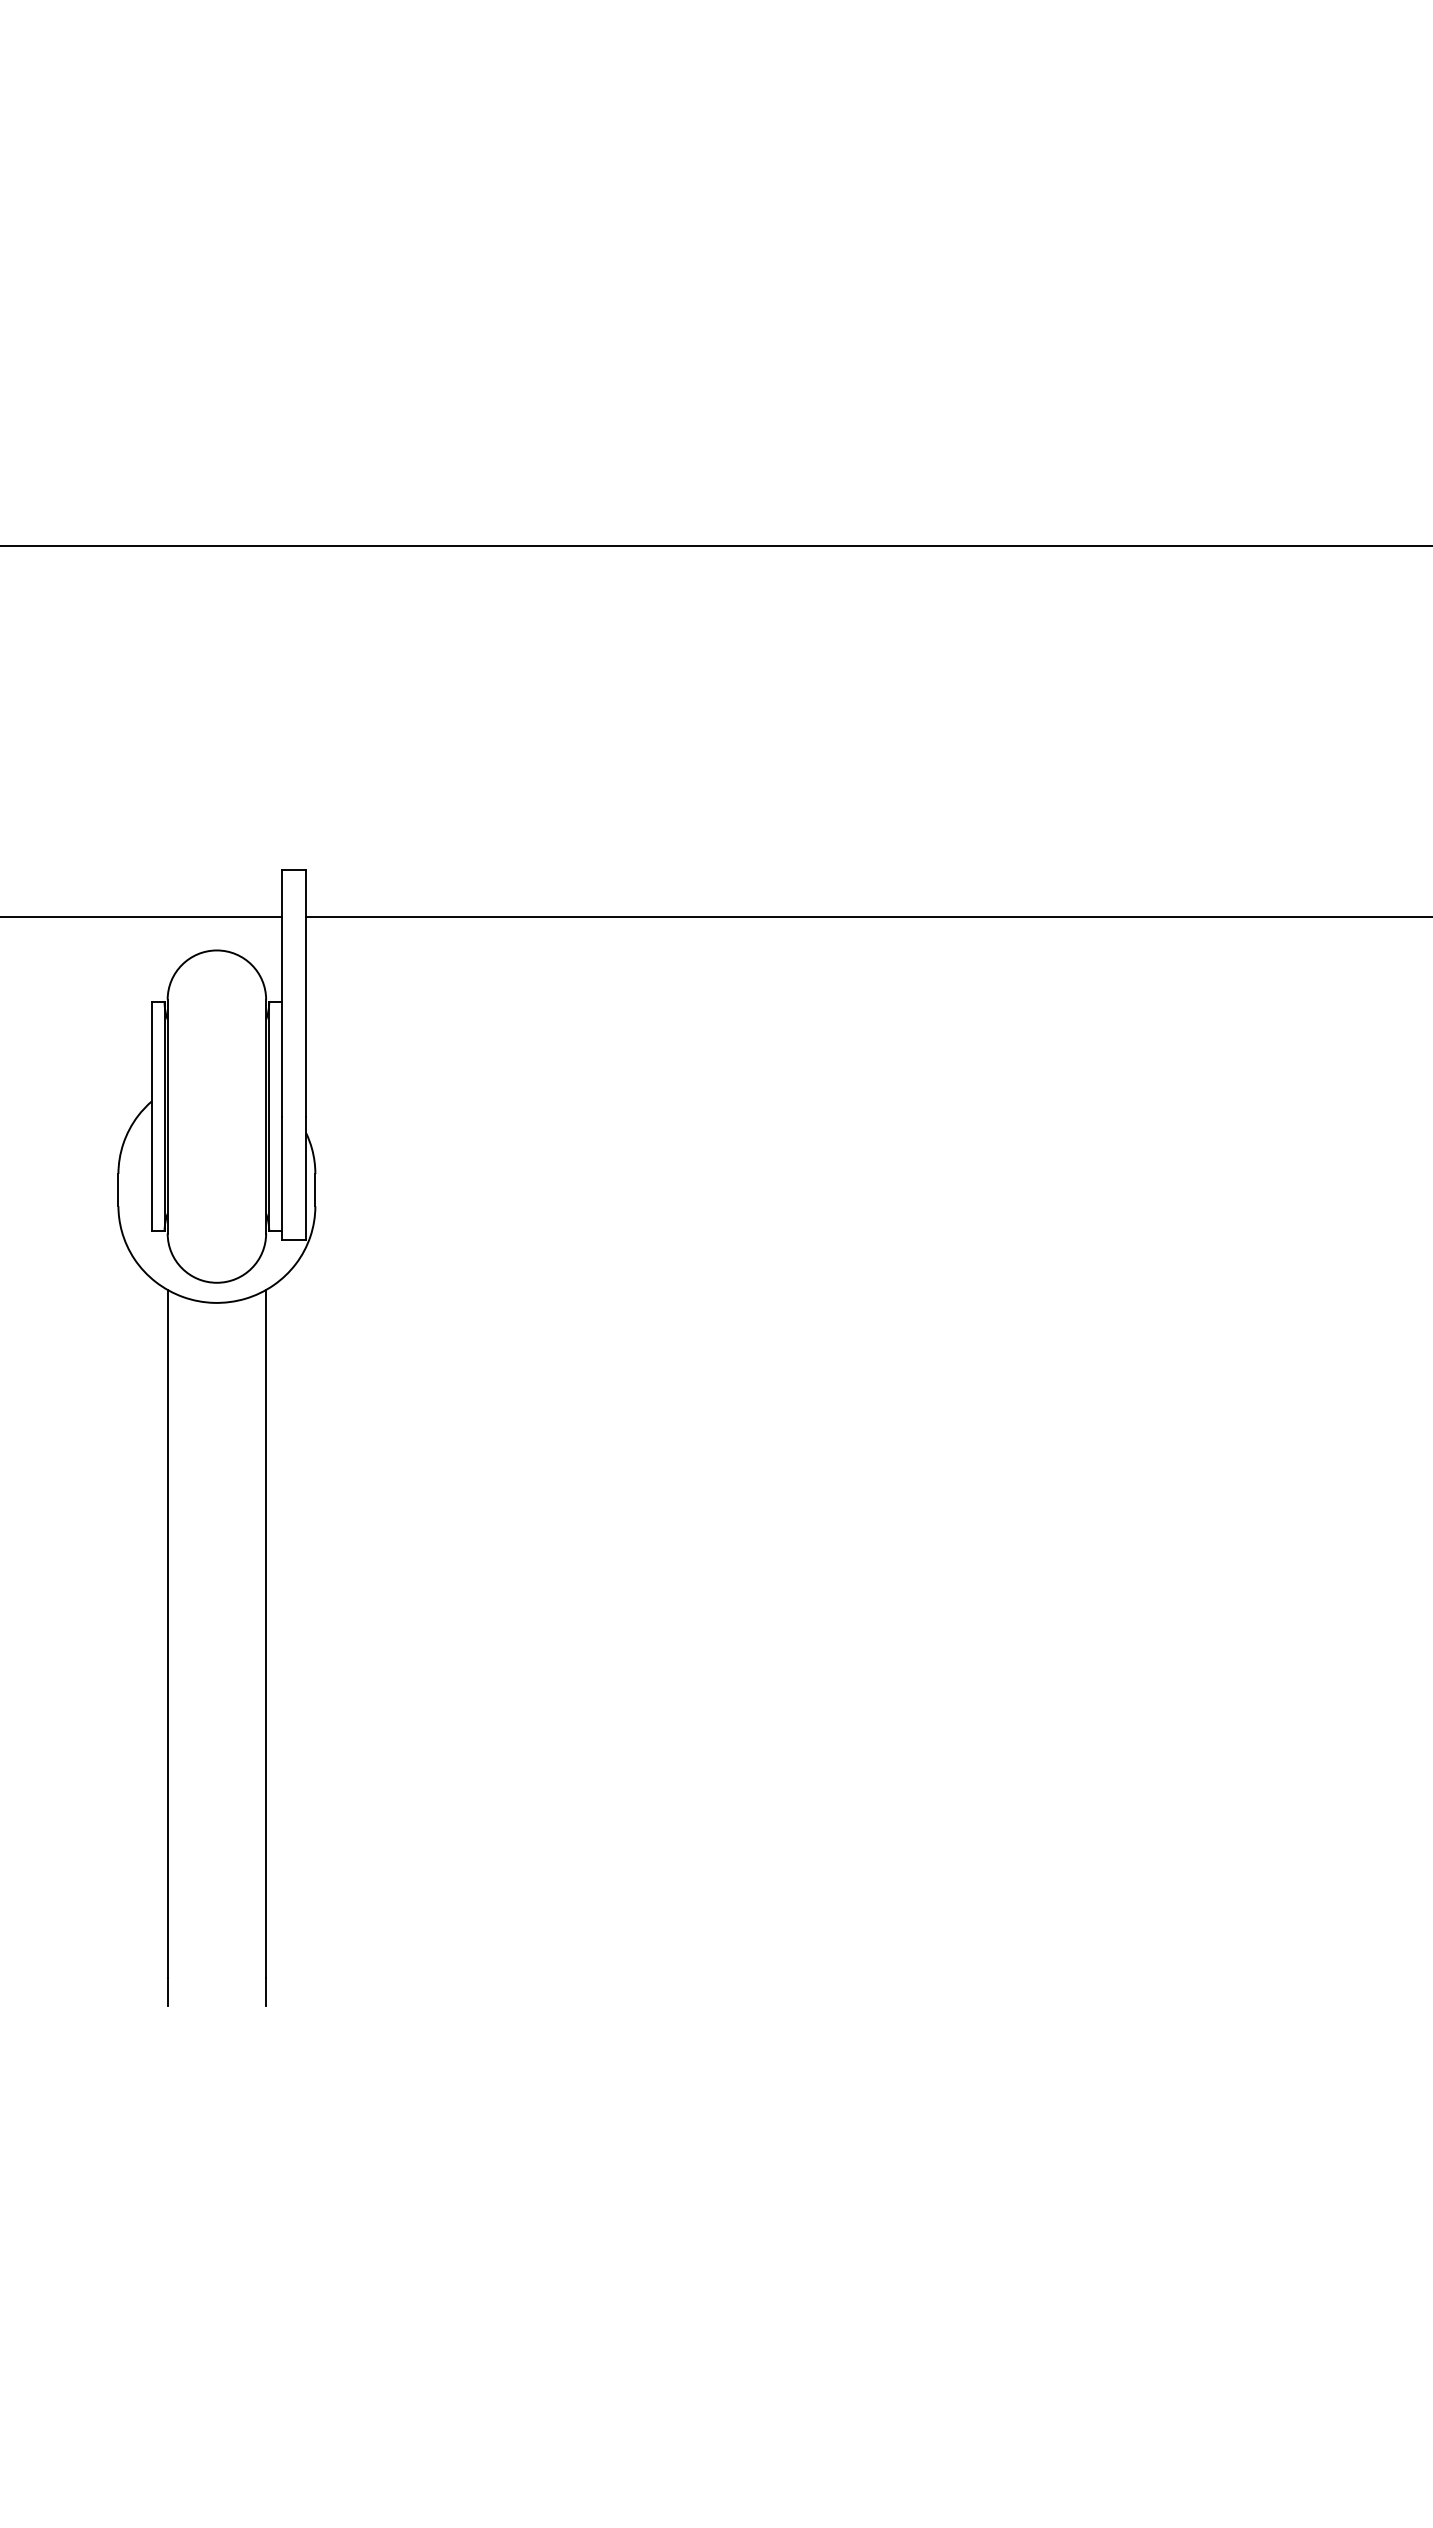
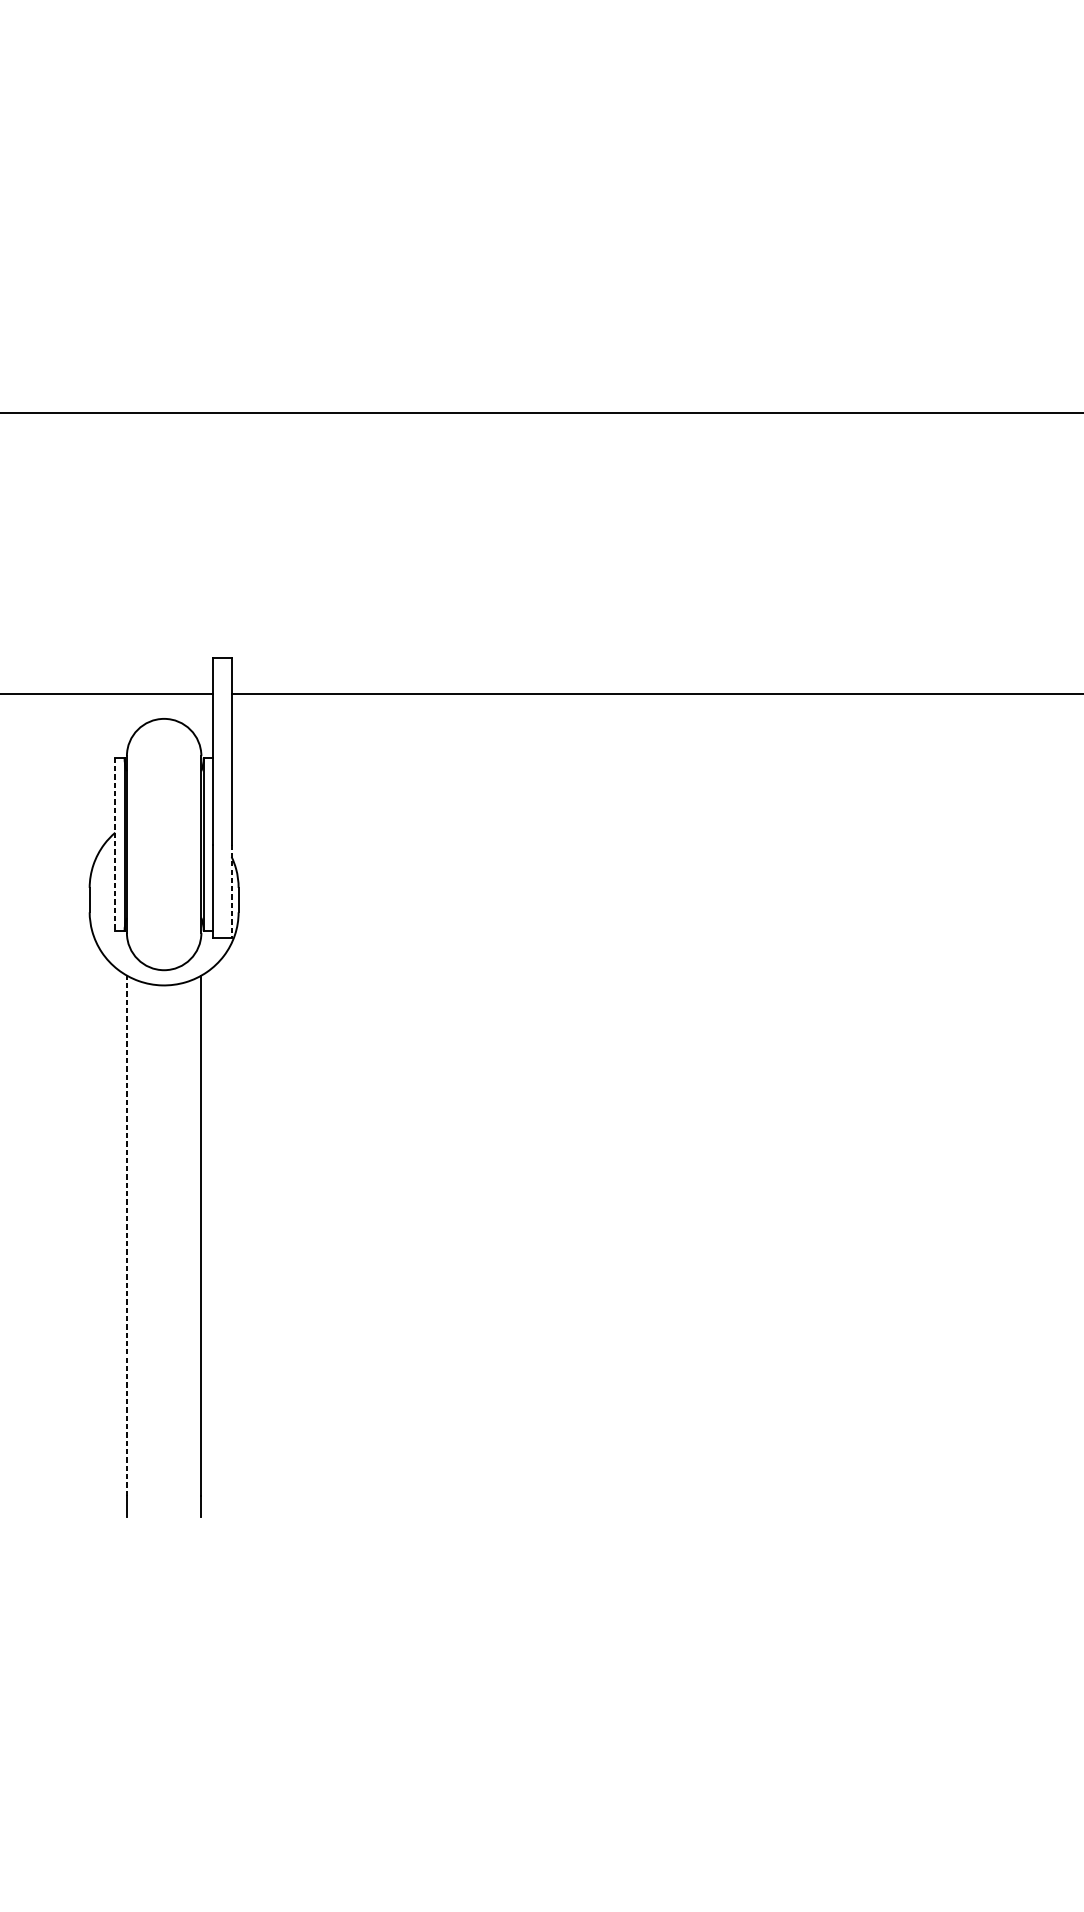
line: (152, 1116) -> (115, 844), solid -> dashed
line: (306, 1178) -> (231, 891), solid -> dashed
line: (167, 1633) -> (126, 1235), solid -> dashed

